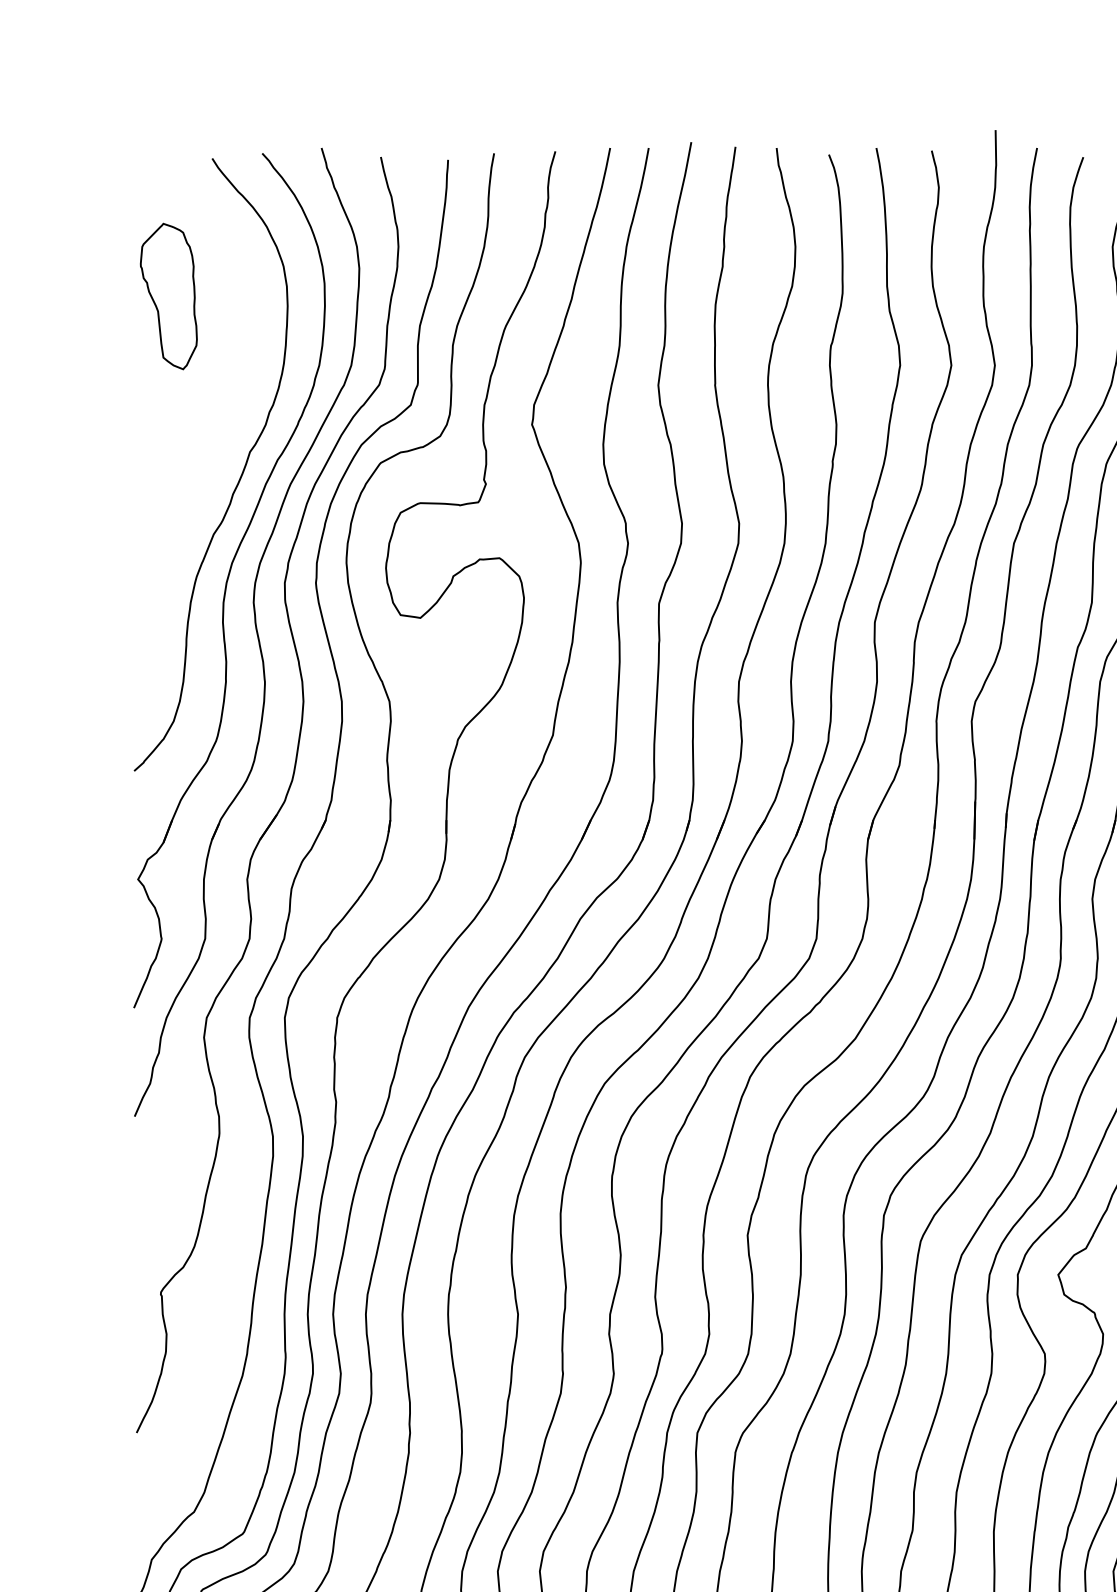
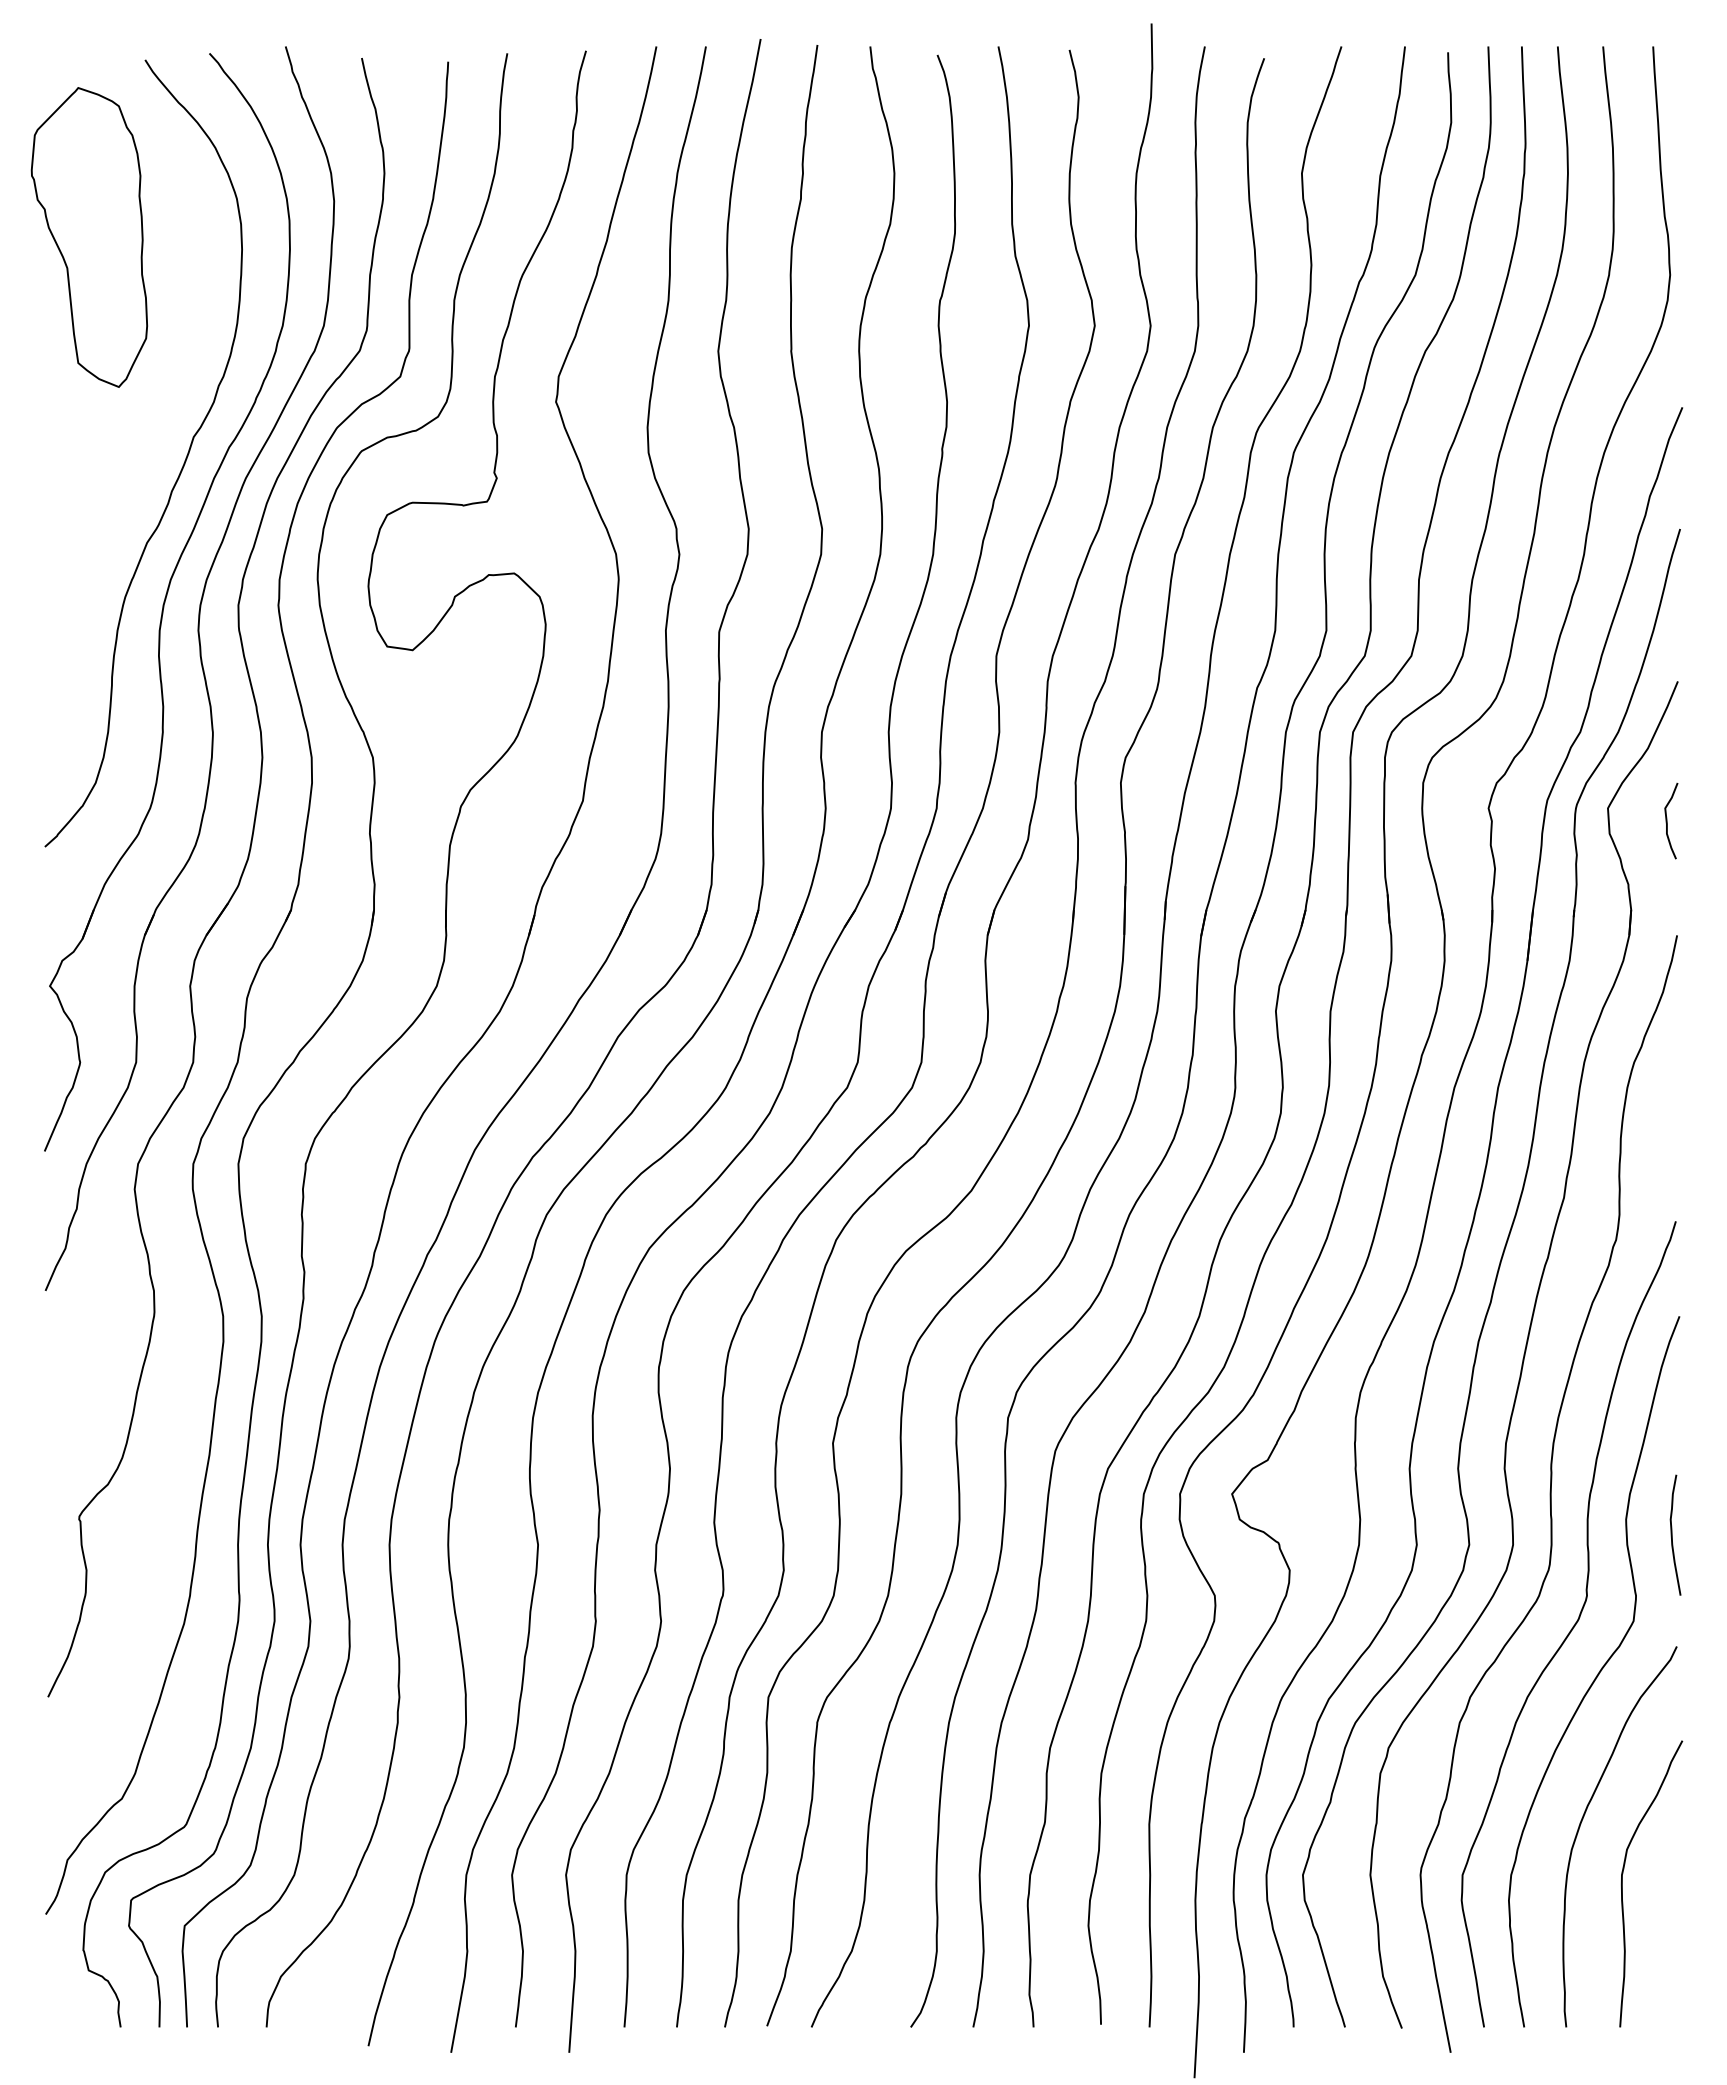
part: (168, 295) -> (89, 236), size x1.6

